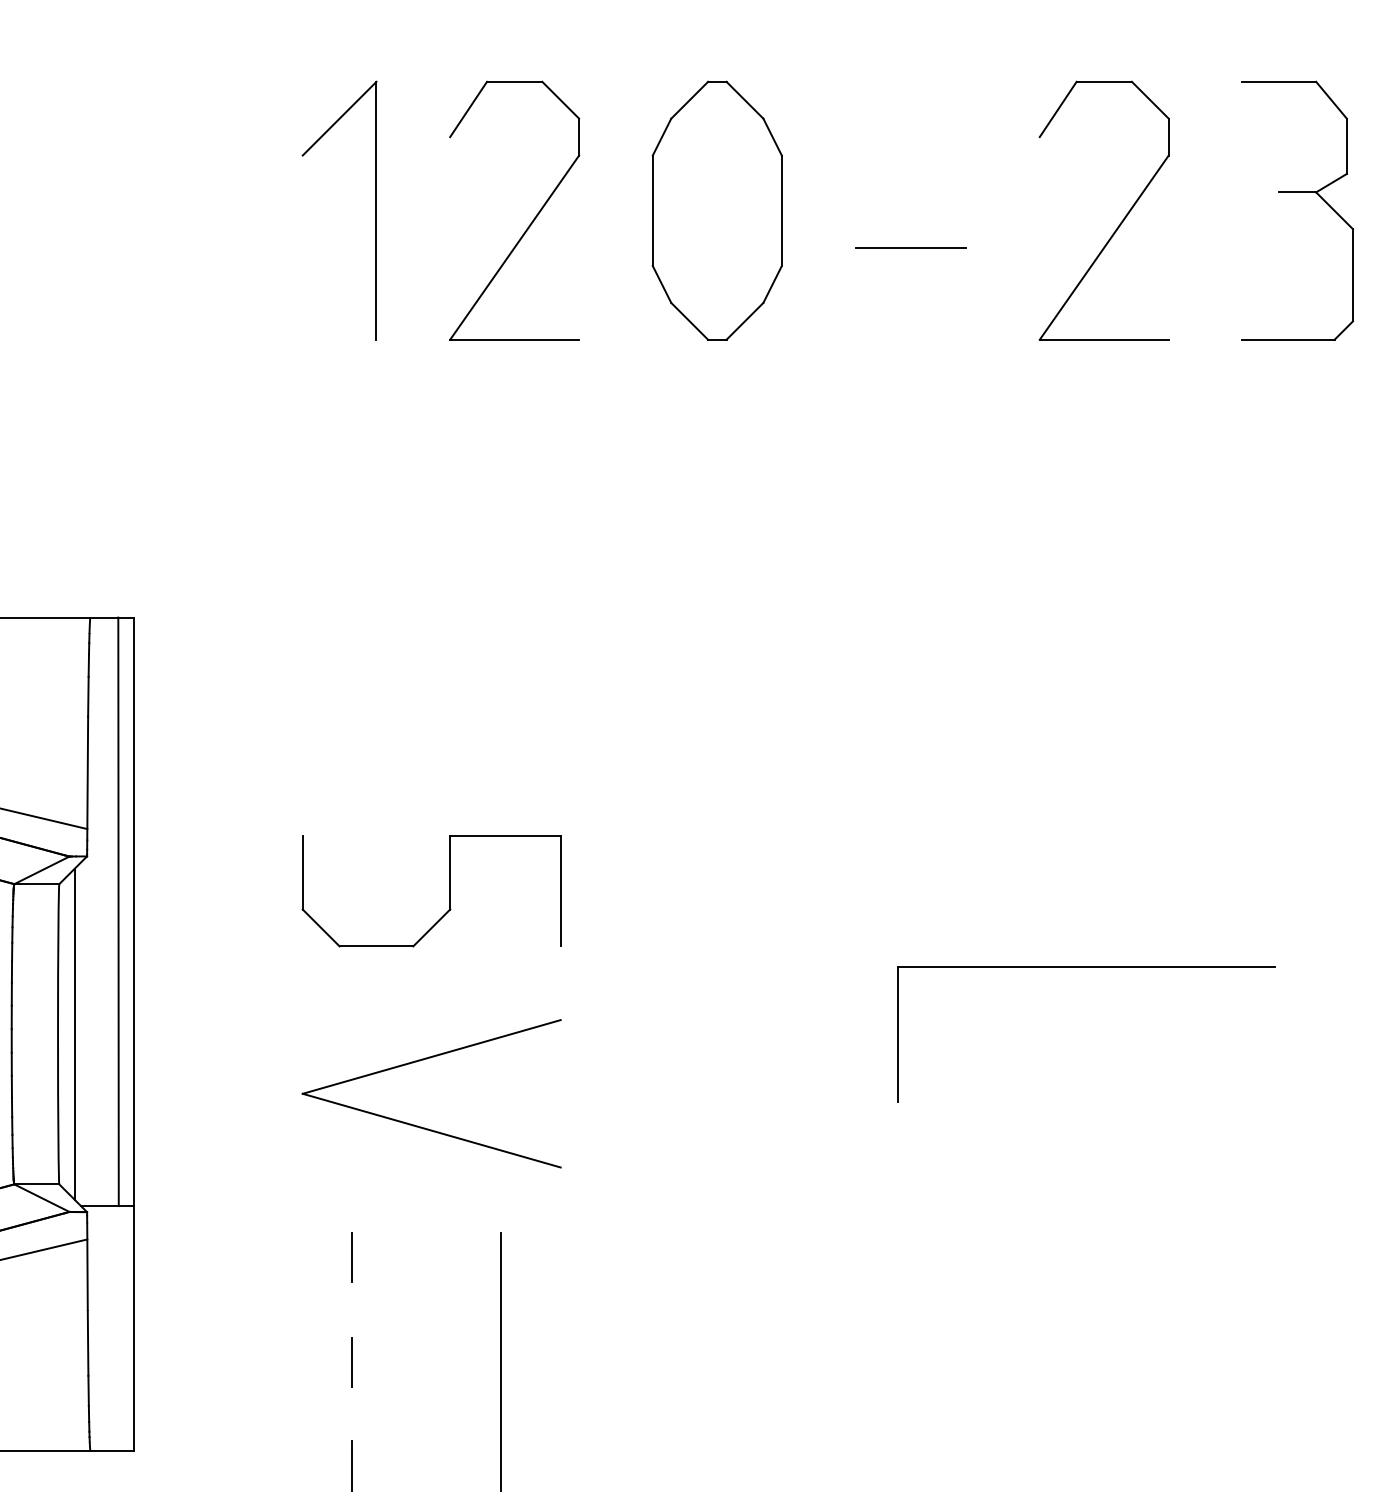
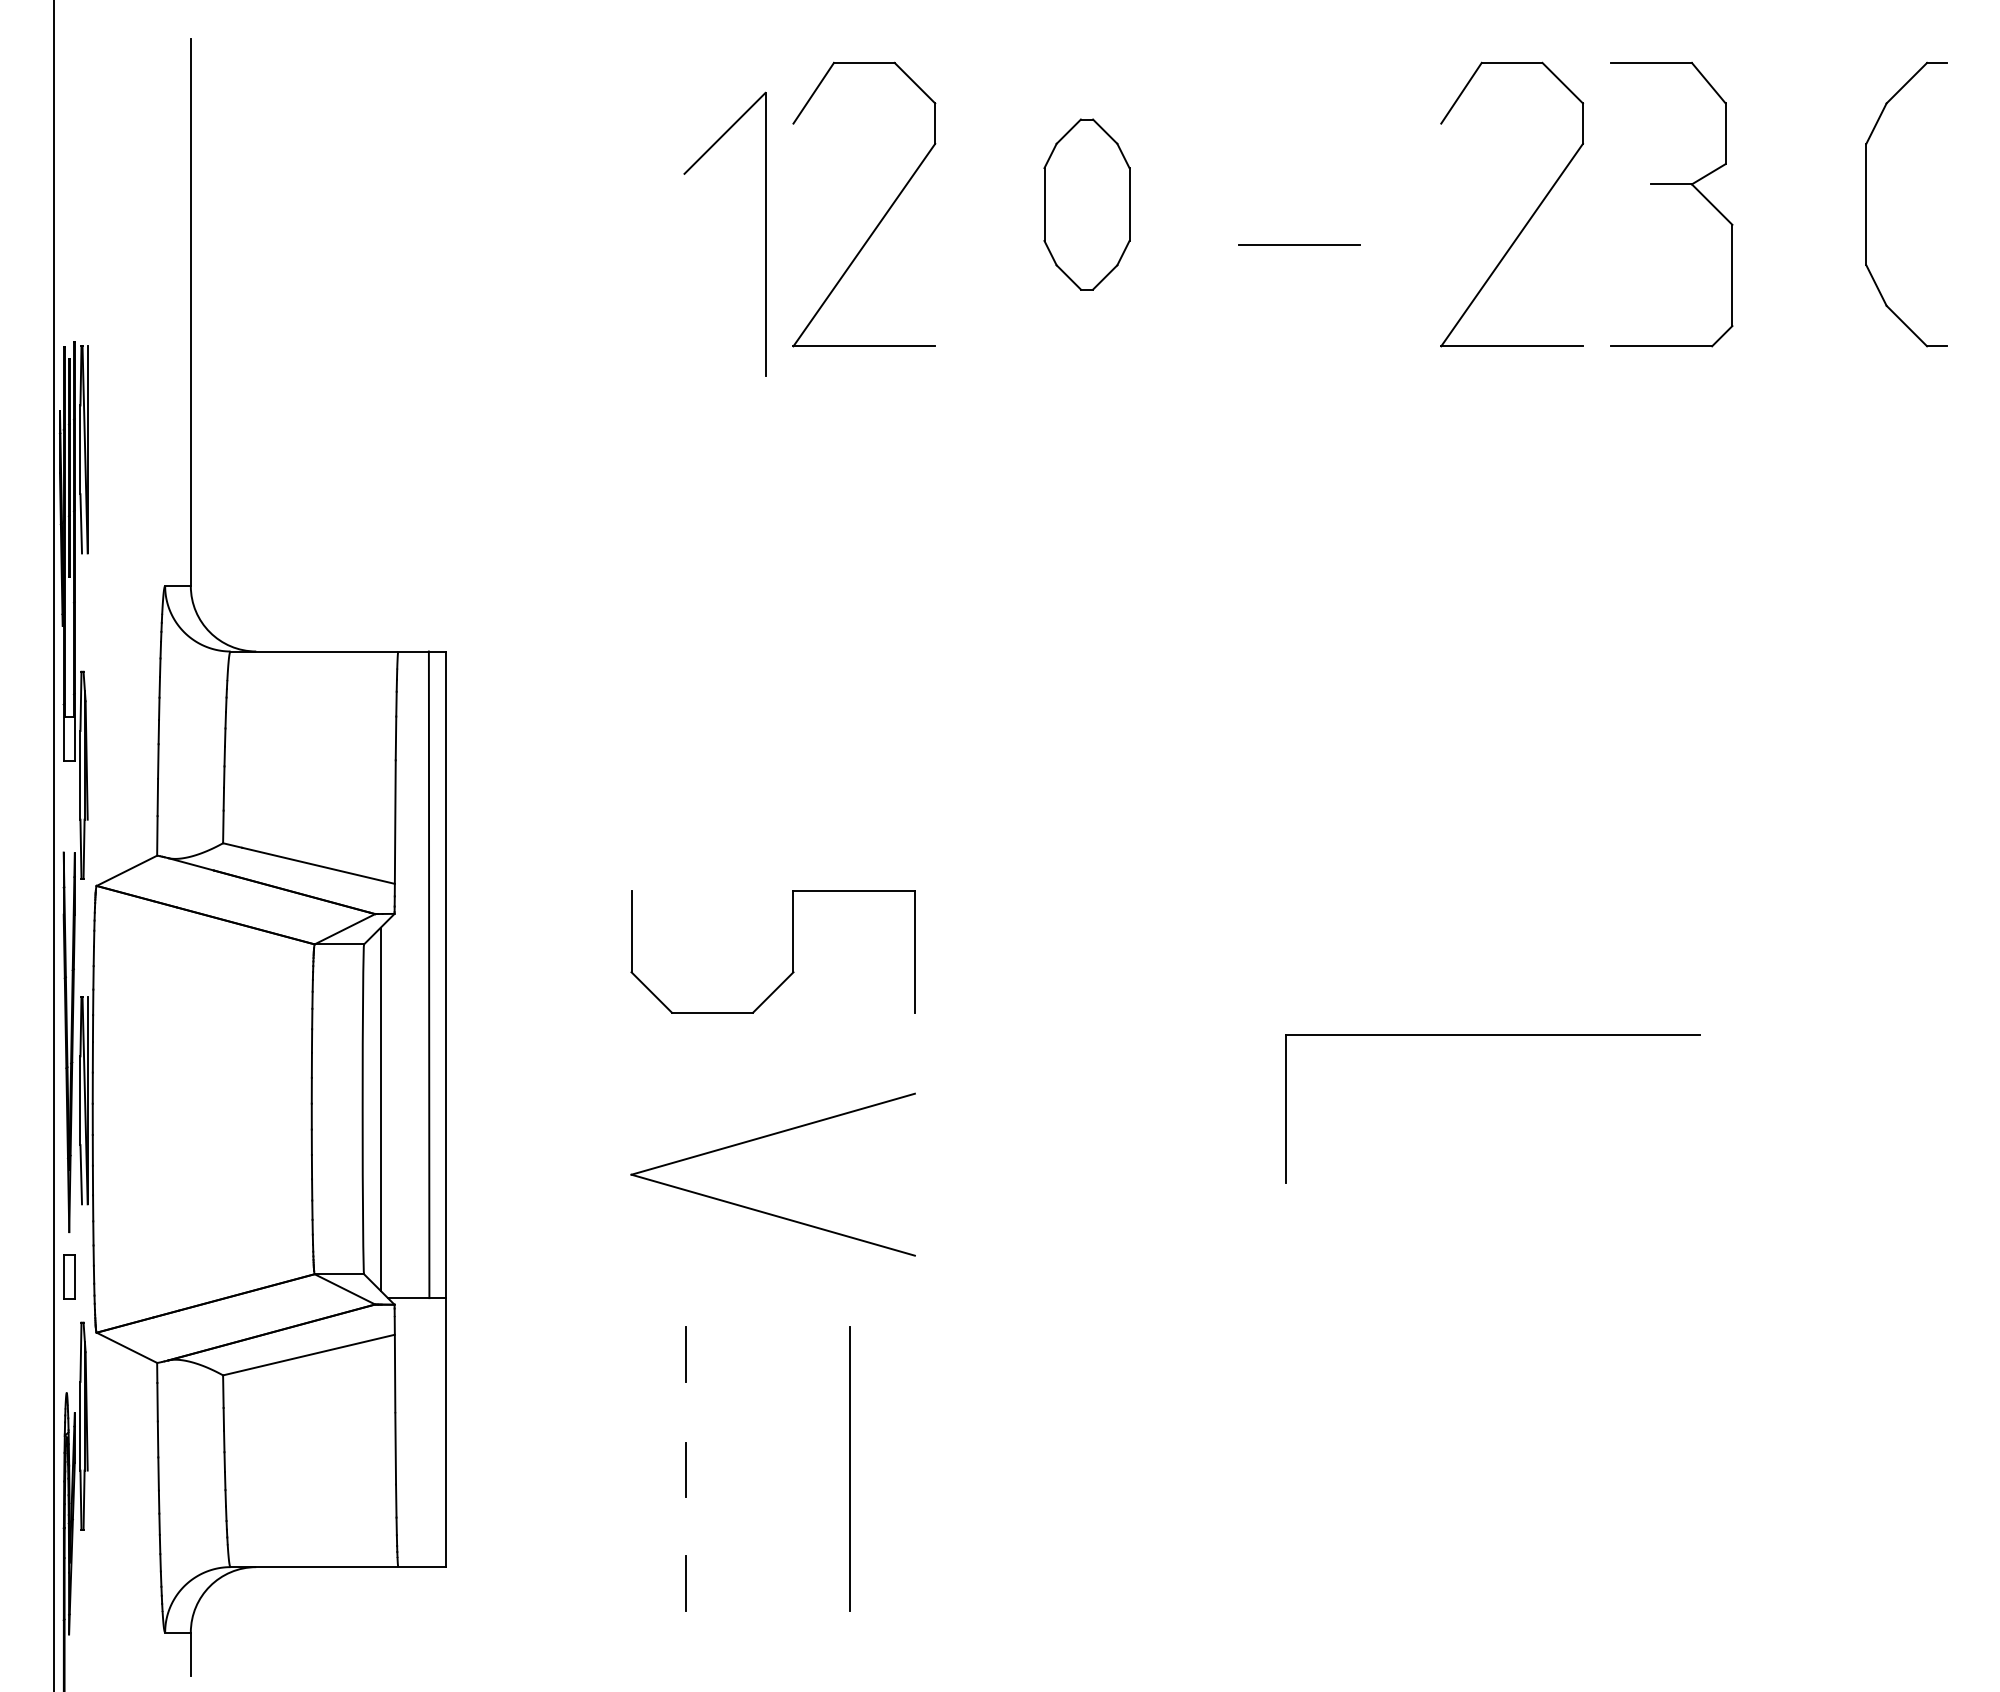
part: (1297, 192) -> (1671, 184), moved
part: (376, 209) -> (765, 233), moved
part: (716, 210) -> (1086, 204), size x0.6

